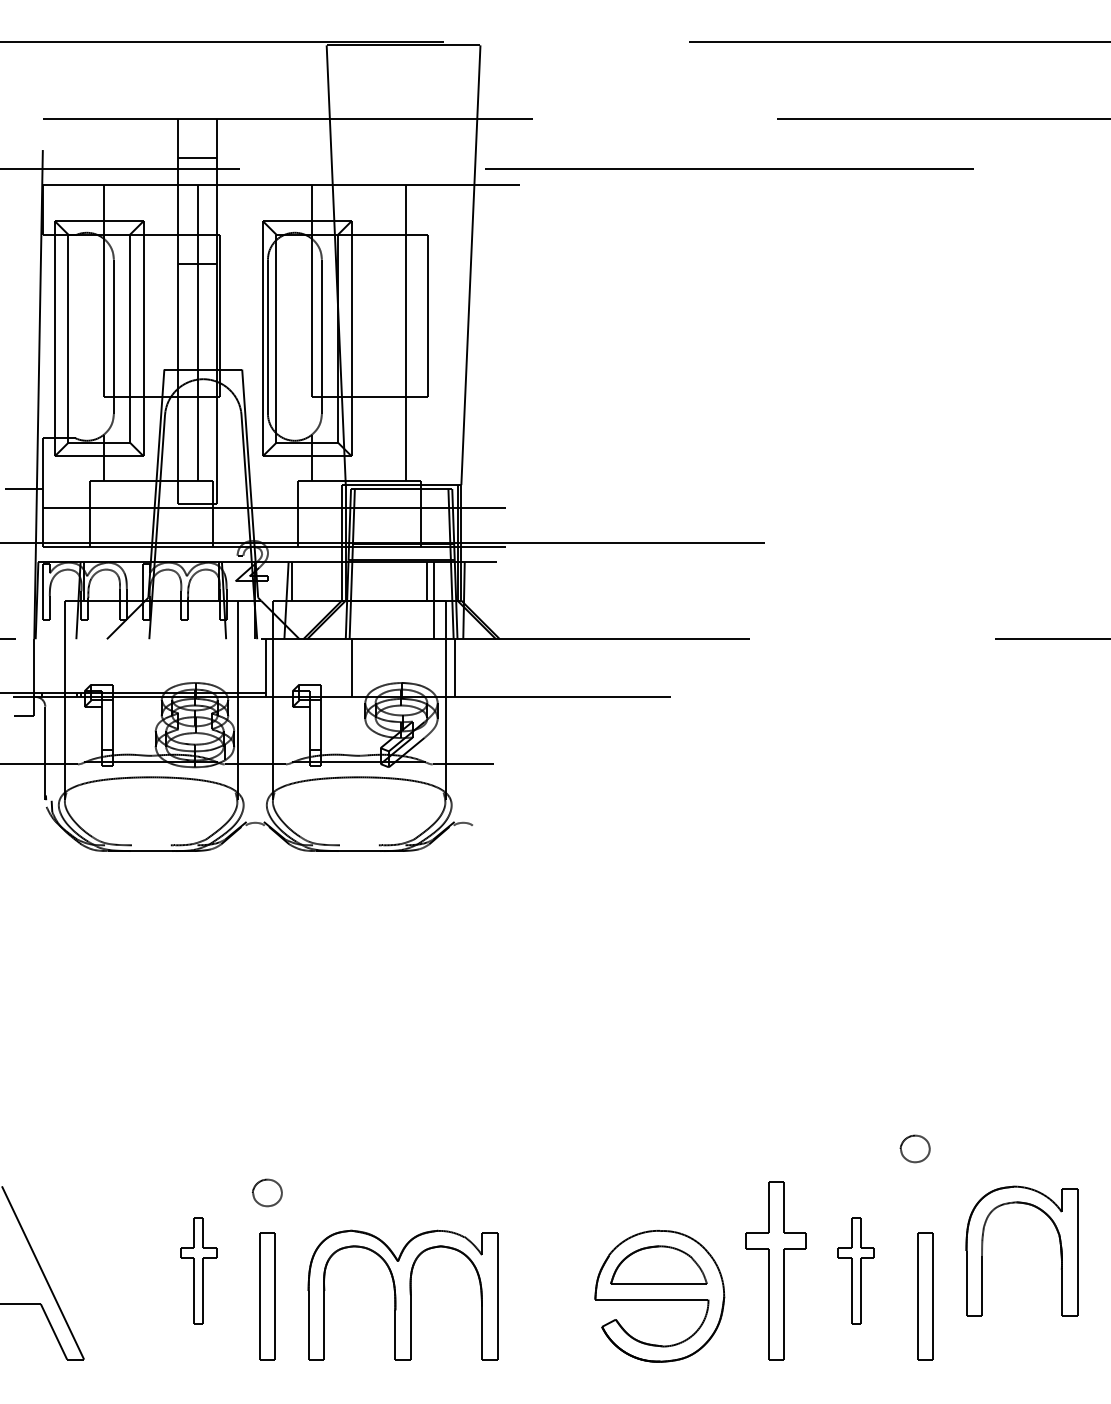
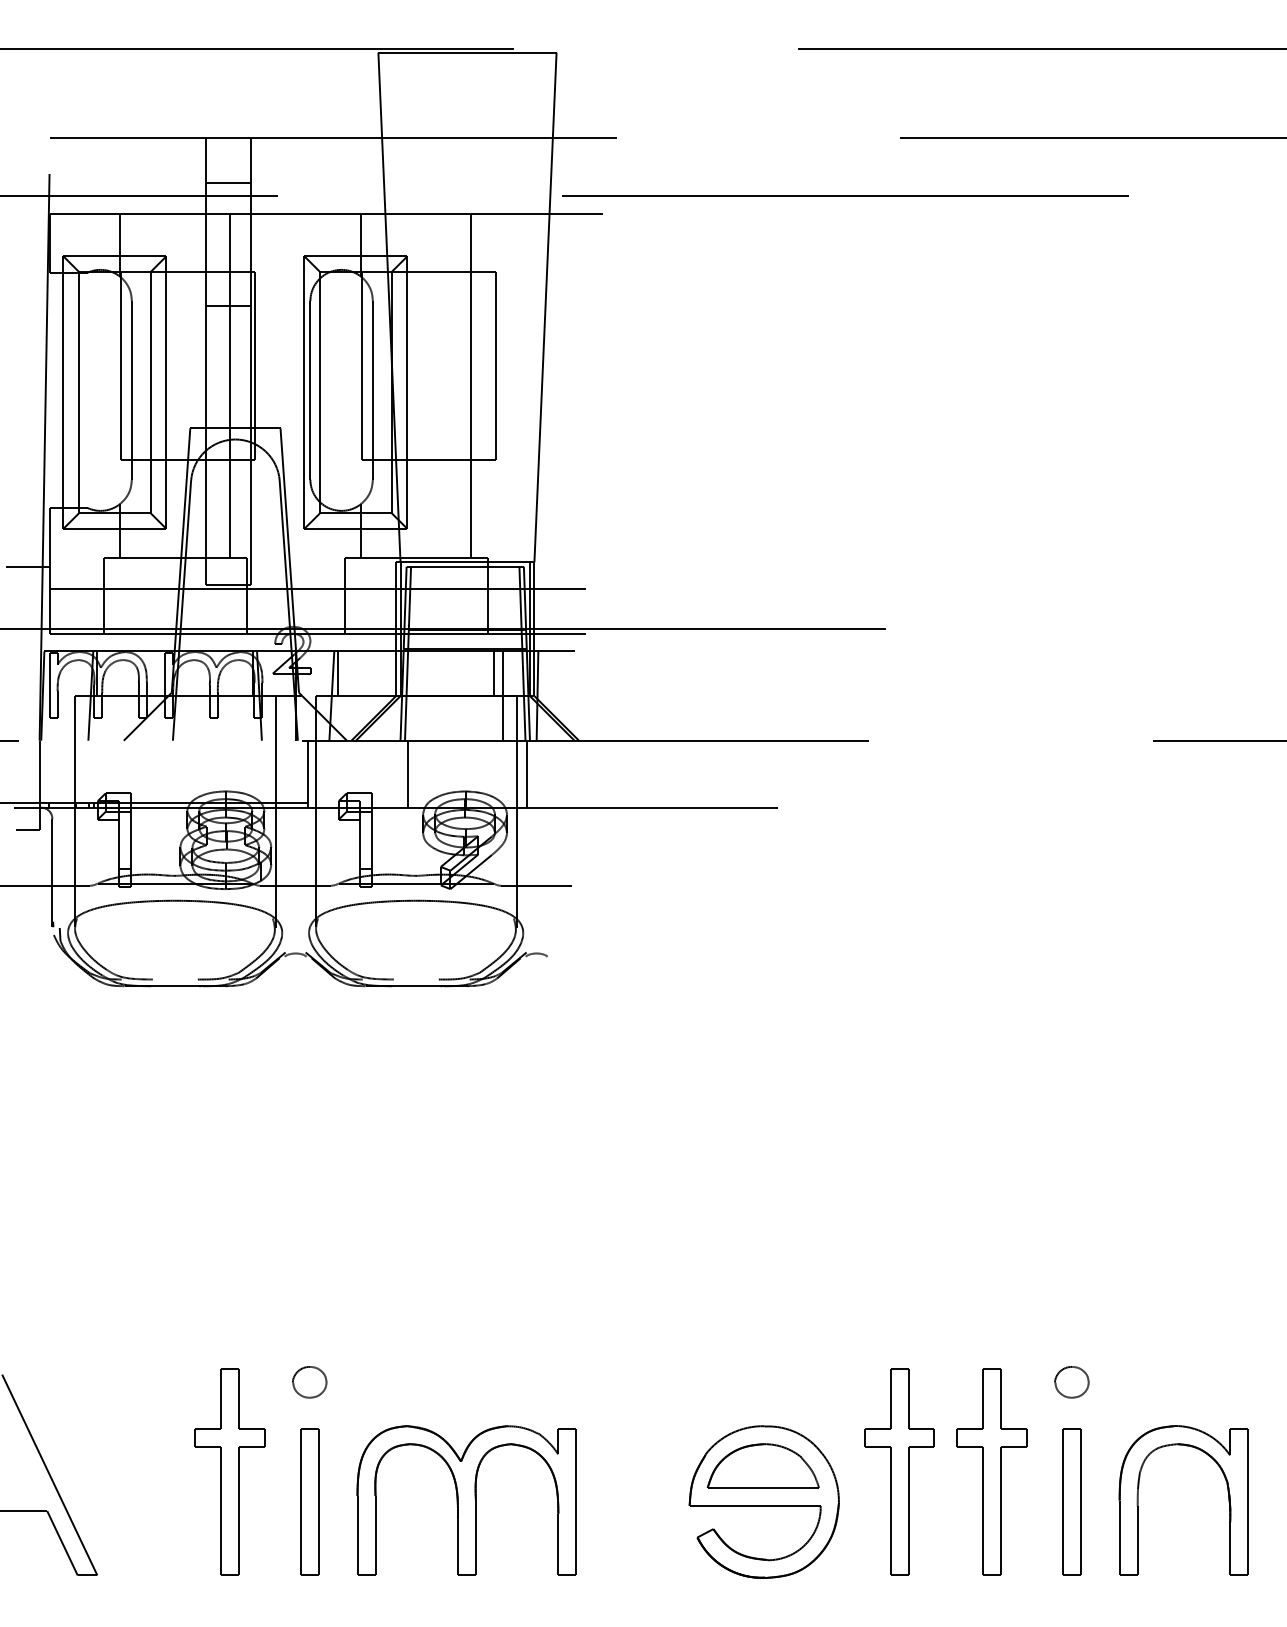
part: (914, 1148) -> (1071, 1381), moved
part: (983, 1245) -> (1139, 1494), moved
part: (198, 1270) -> (229, 1472), size x1.67
part: (855, 1270) -> (991, 1472), size x1.67

